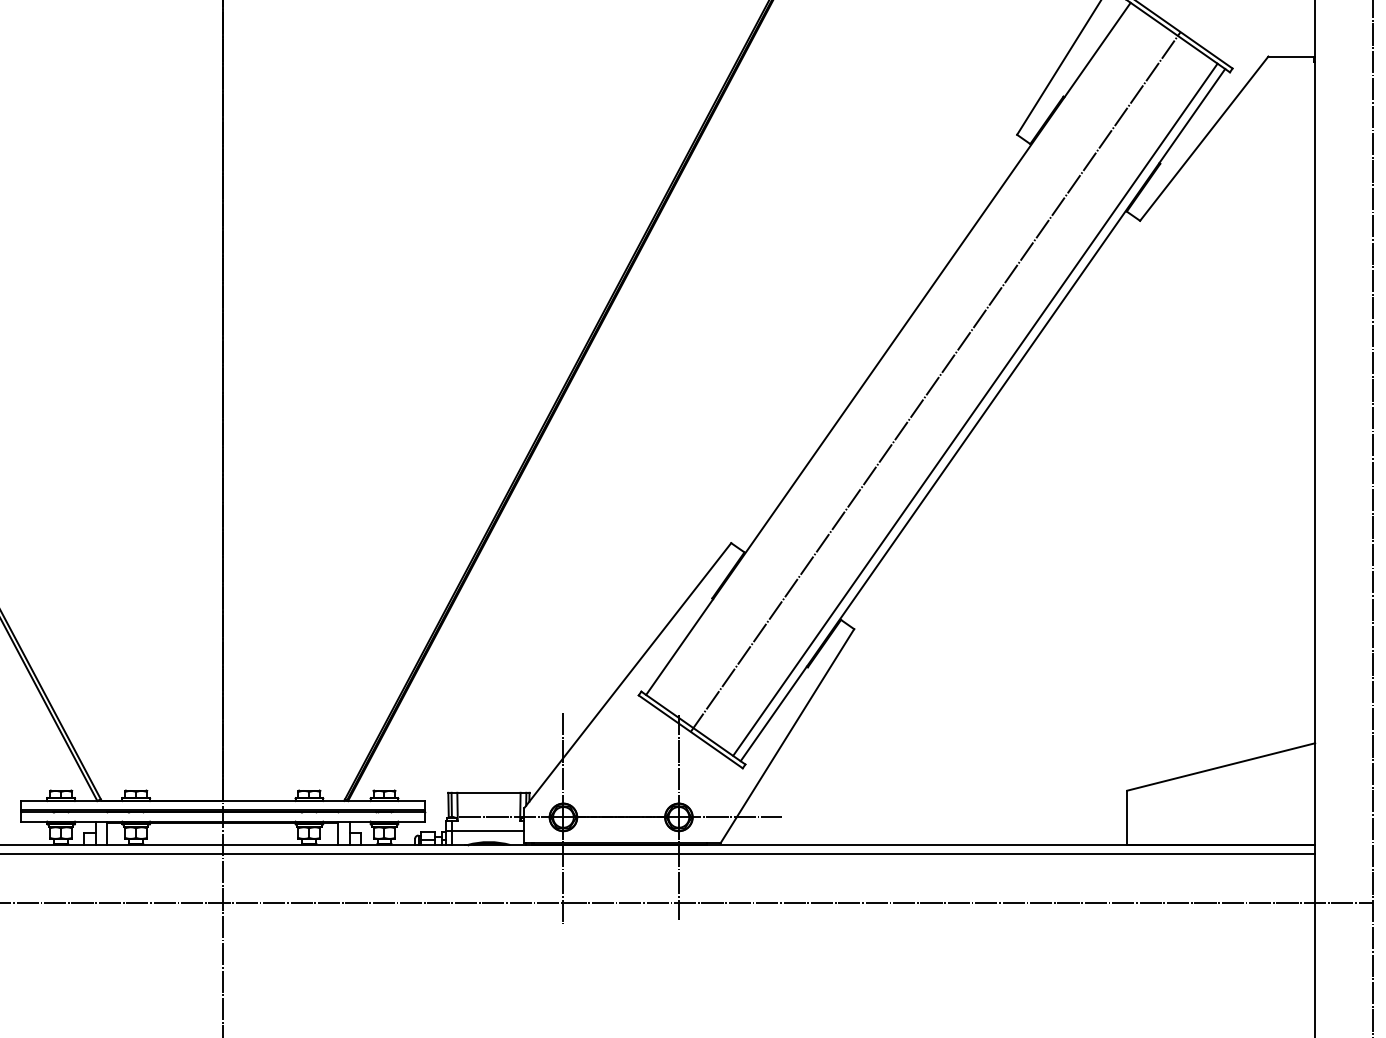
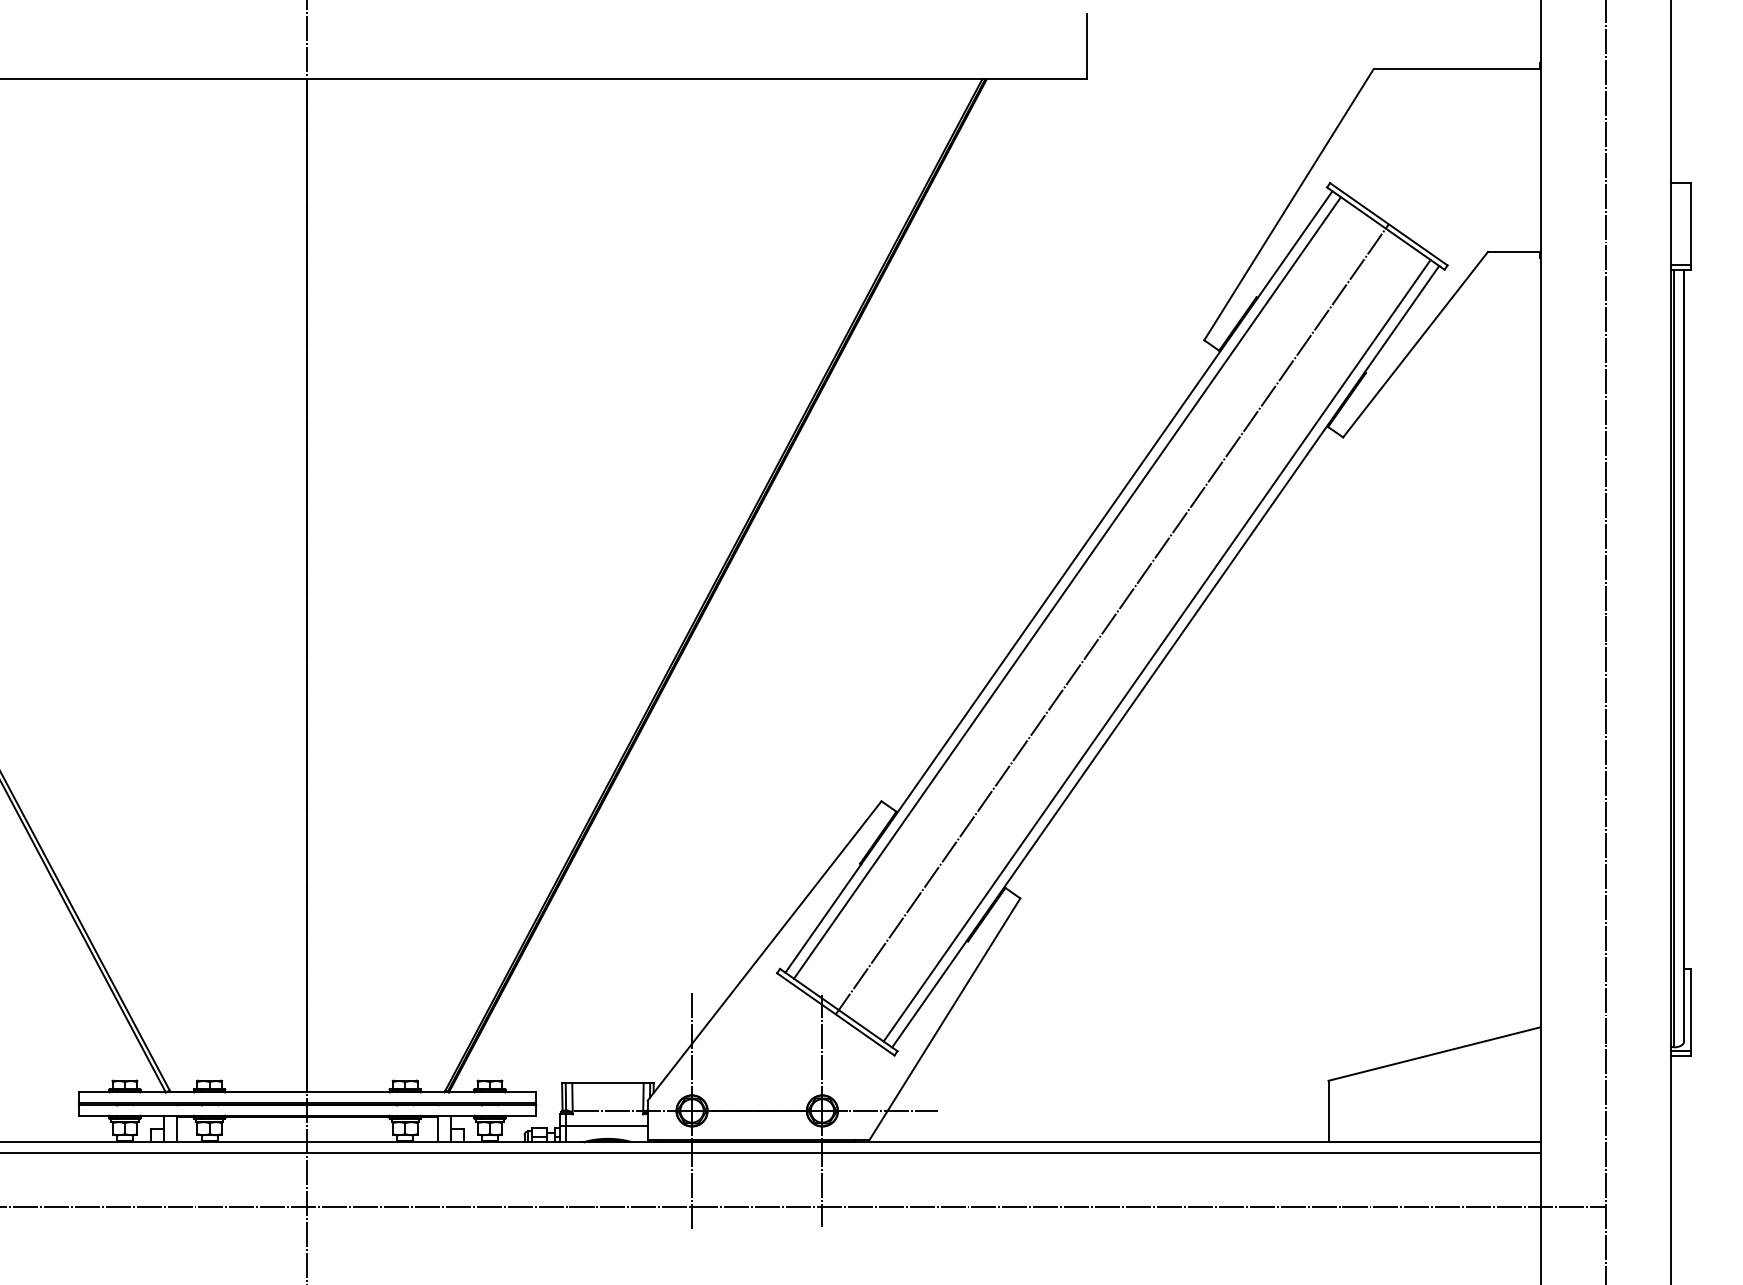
line: (895, 353) -> (1067, 587), added

